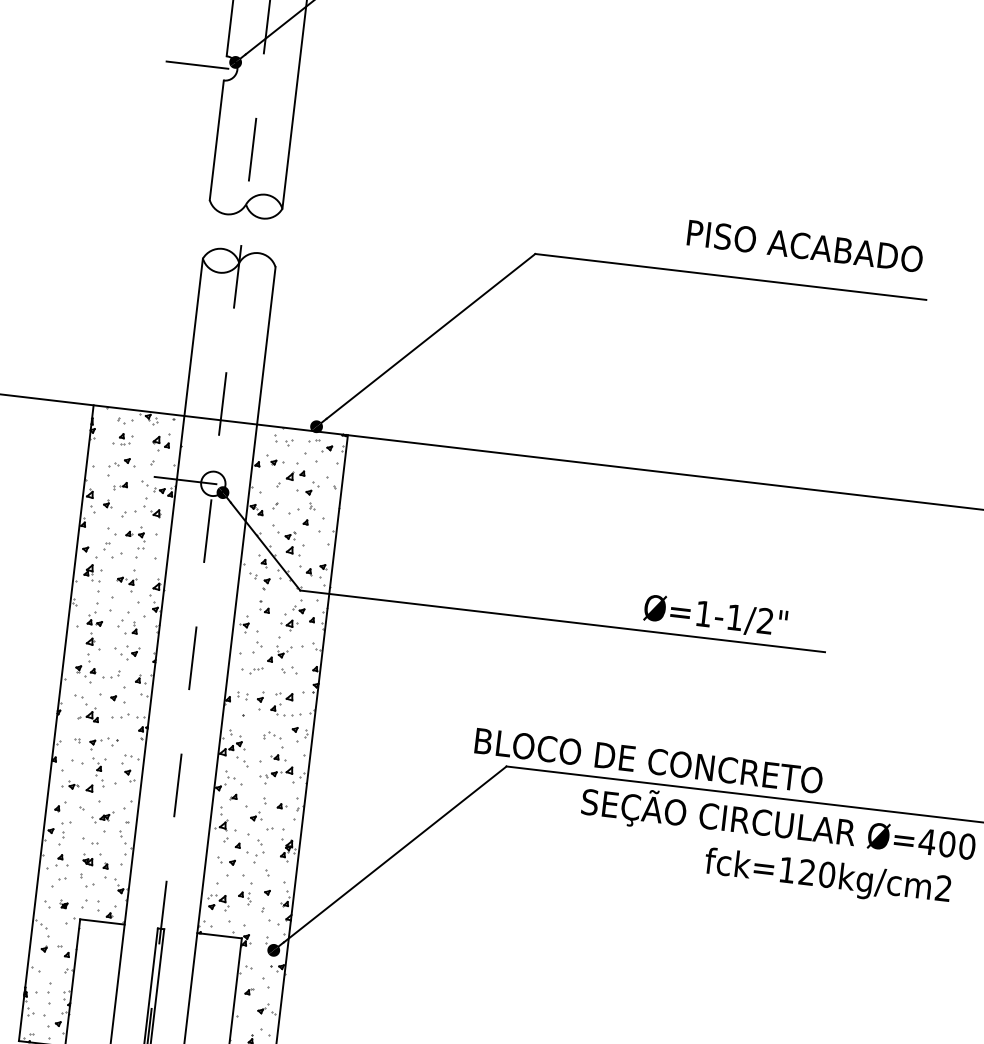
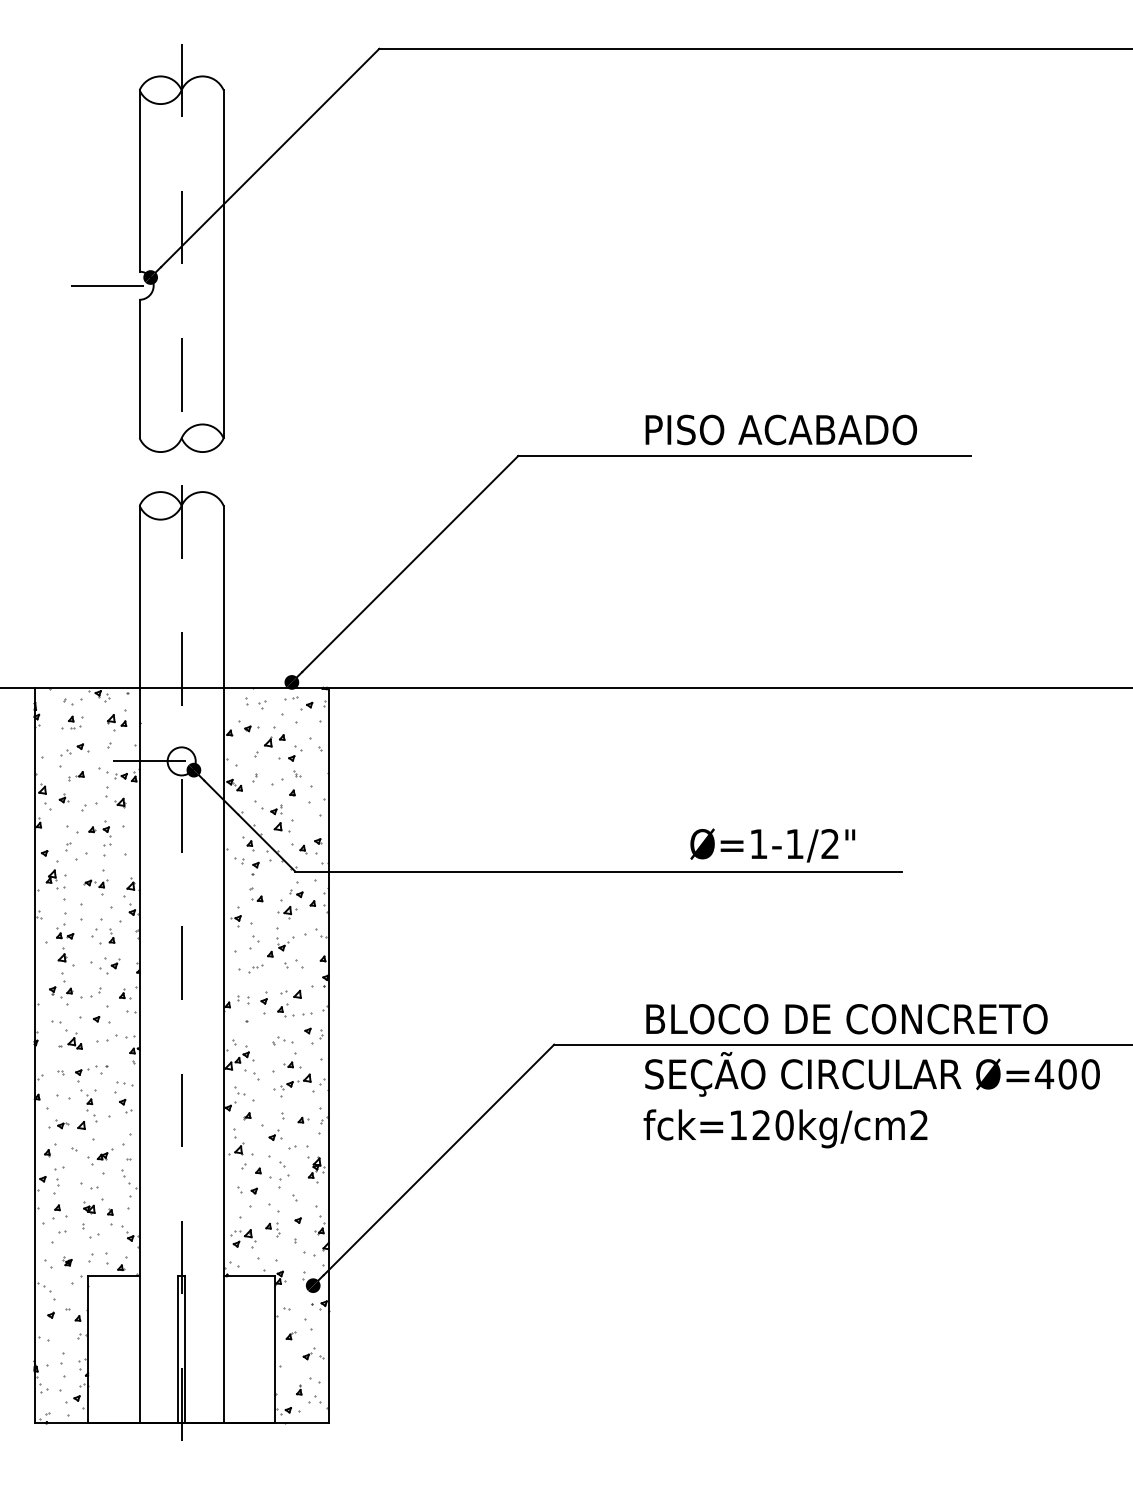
text: (805, 245) -> (781, 429), moved
text: (648, 761) -> (846, 1019), moved
text: (827, 877) -> (785, 1128), moved

